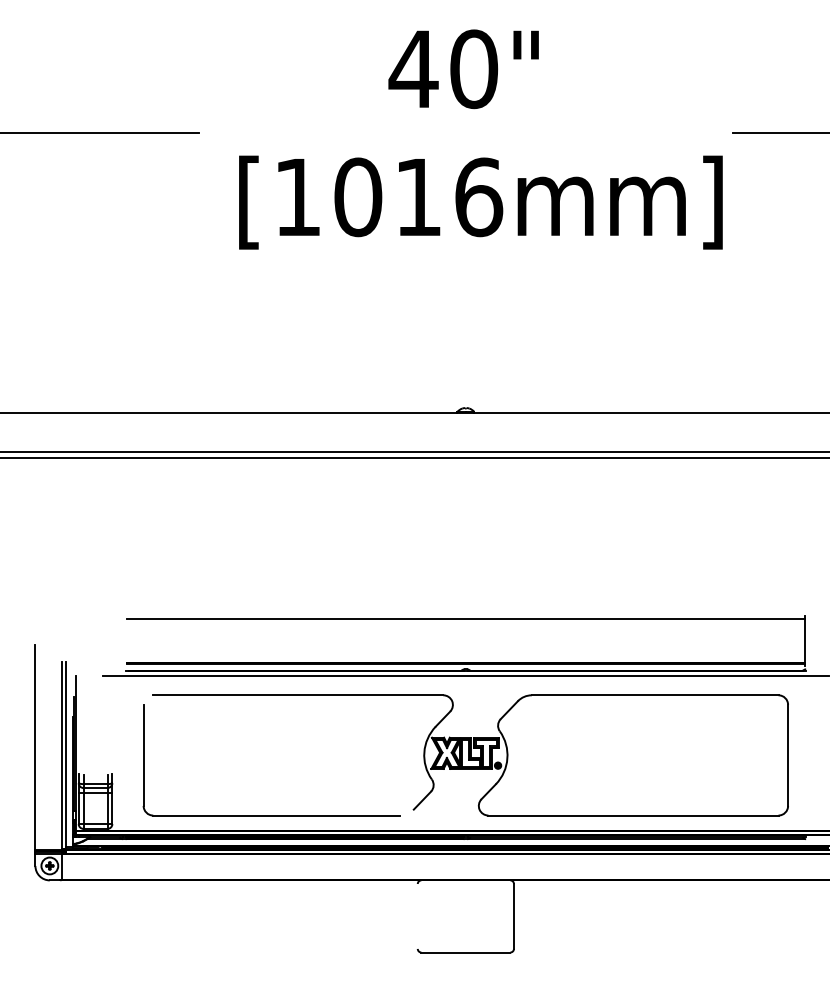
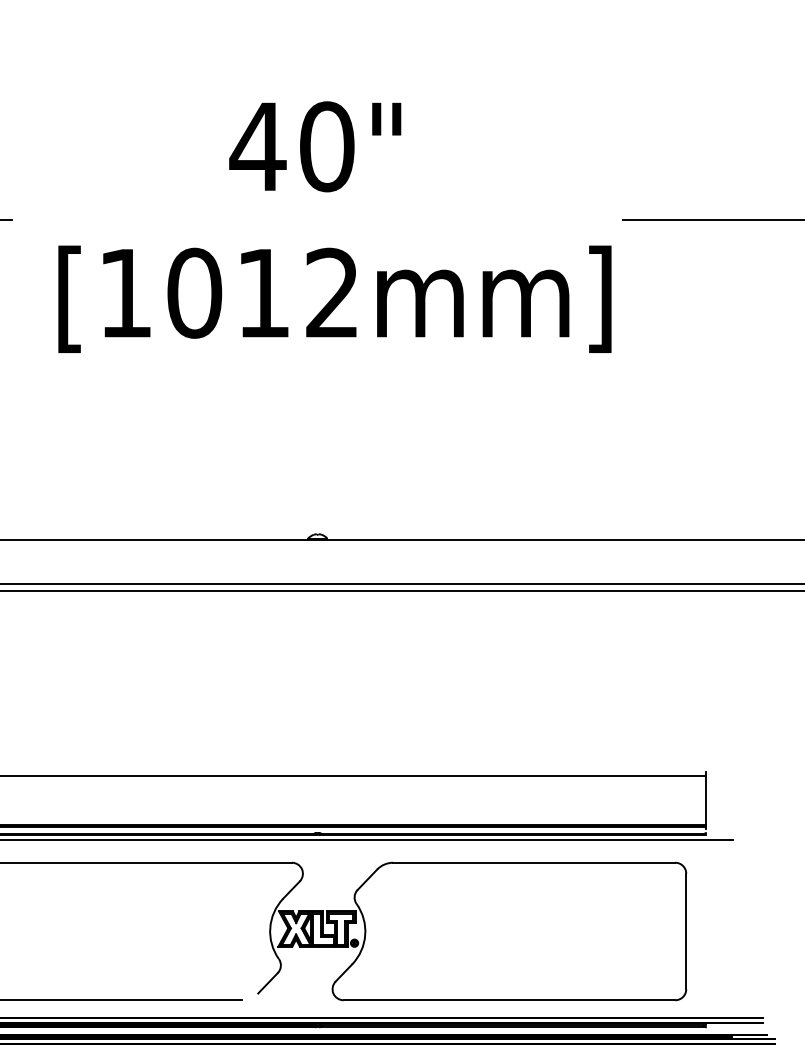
text: (479, 197) -> (333, 293), [1016mm] -> [1012mm]

